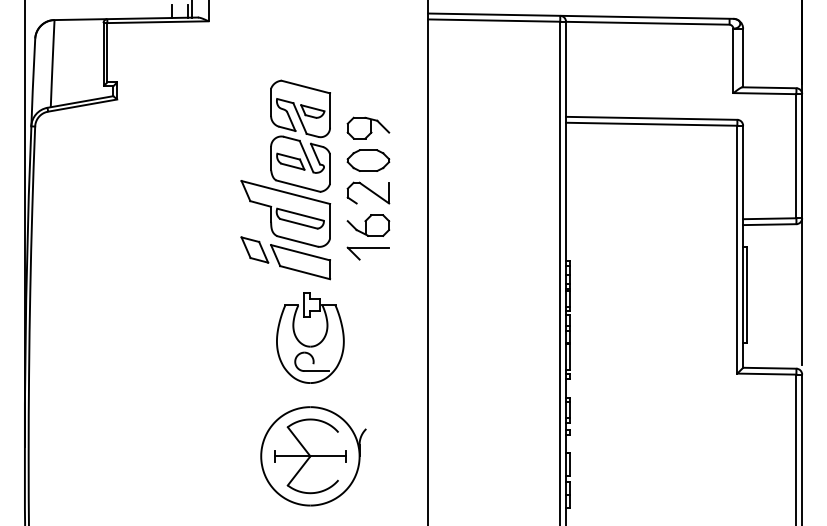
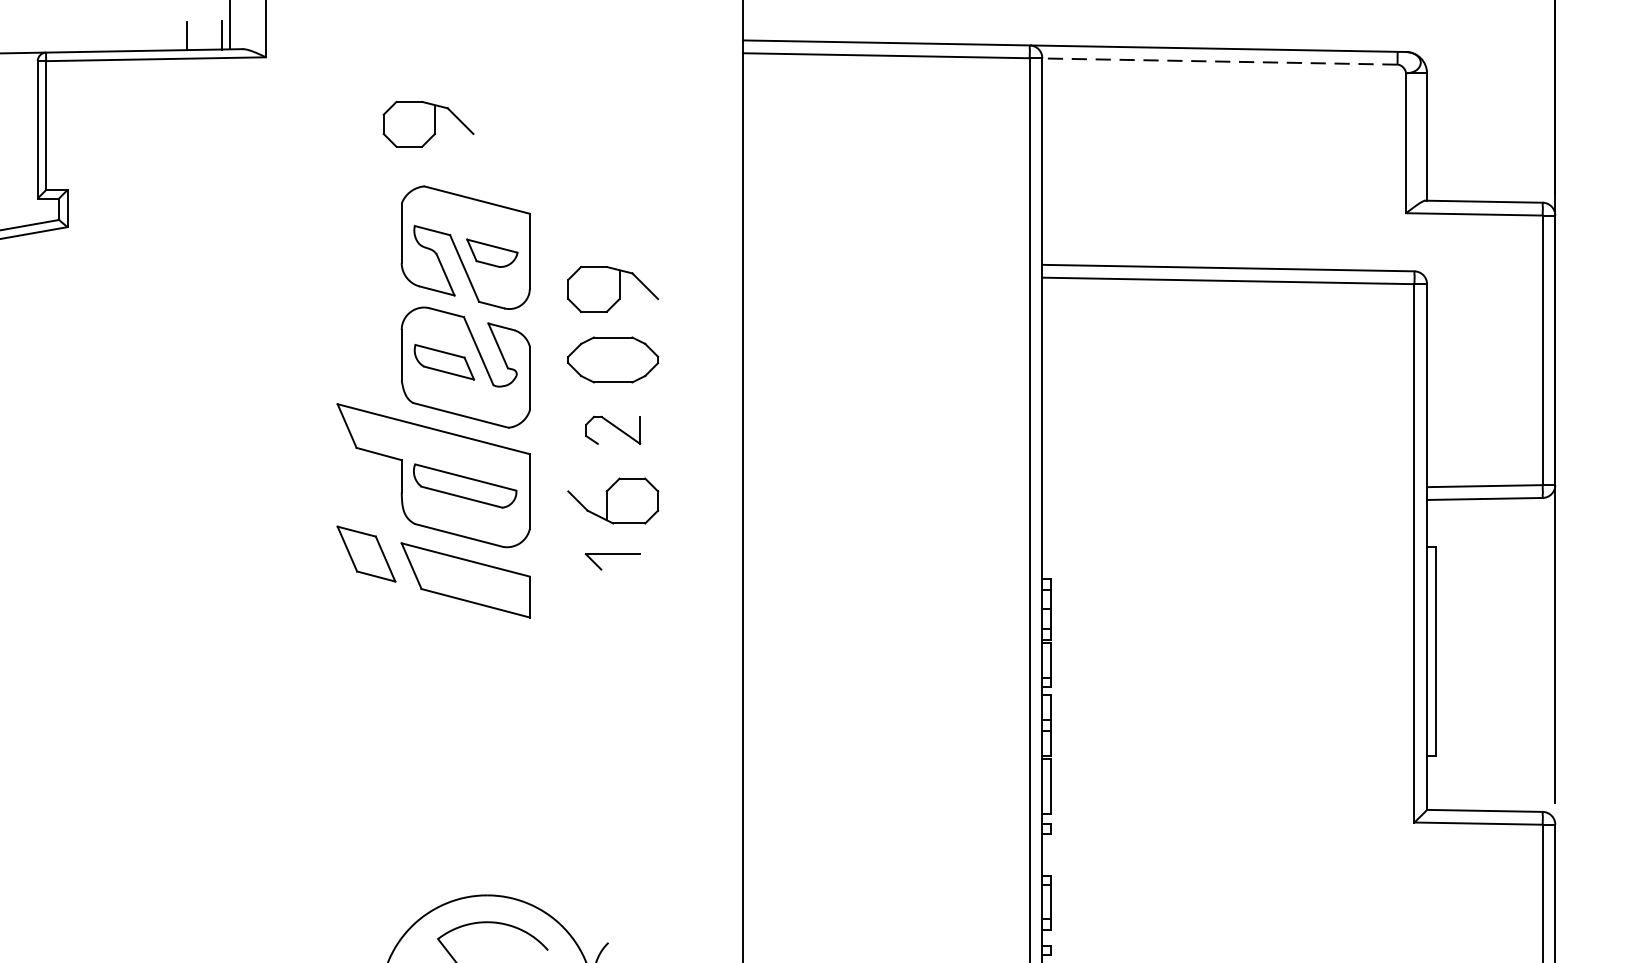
line: (647, 23) -> (1219, 62), solid -> dashed
part: (283, 51) -> (428, 122), added
part: (368, 192) -> (613, 429), size x0.6
part: (367, 253) -> (611, 561), size x0.6
part: (310, 345) -> (487, 761), removed

